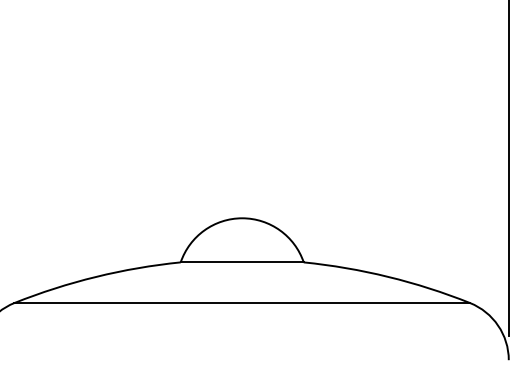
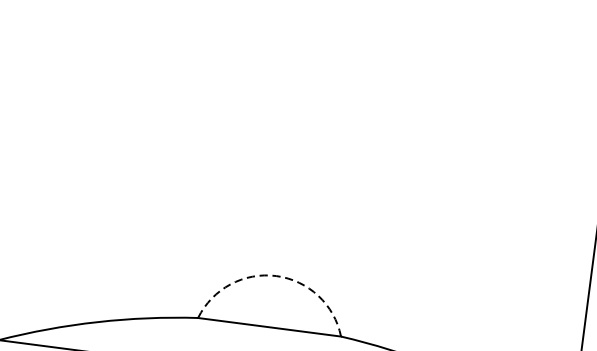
arc: (242, 218) -> (276, 276), solid -> dashed

